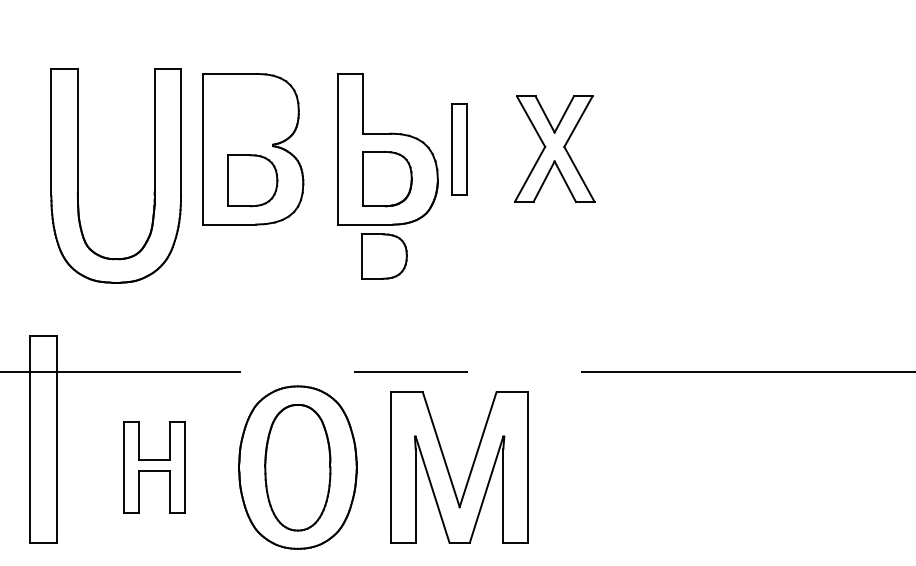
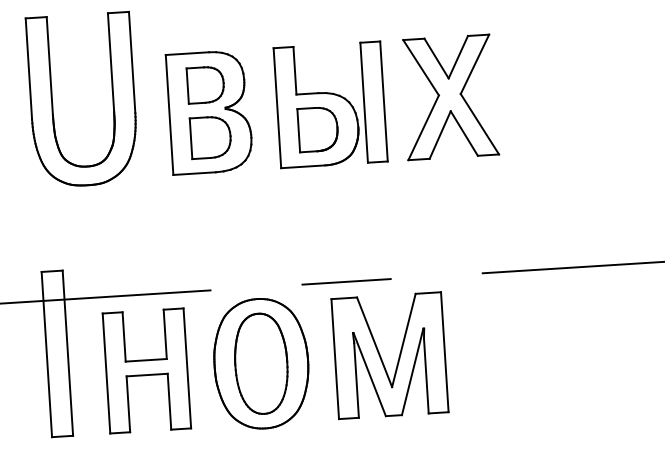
part: (554, 148) -> (449, 96), size x1.43
part: (459, 149) -> (374, 102), size x1.67
part: (78, 175) -> (52, 101), moved
part: (384, 256) -> (205, 84), moved
part: (154, 467) -> (147, 370), size x1.67

